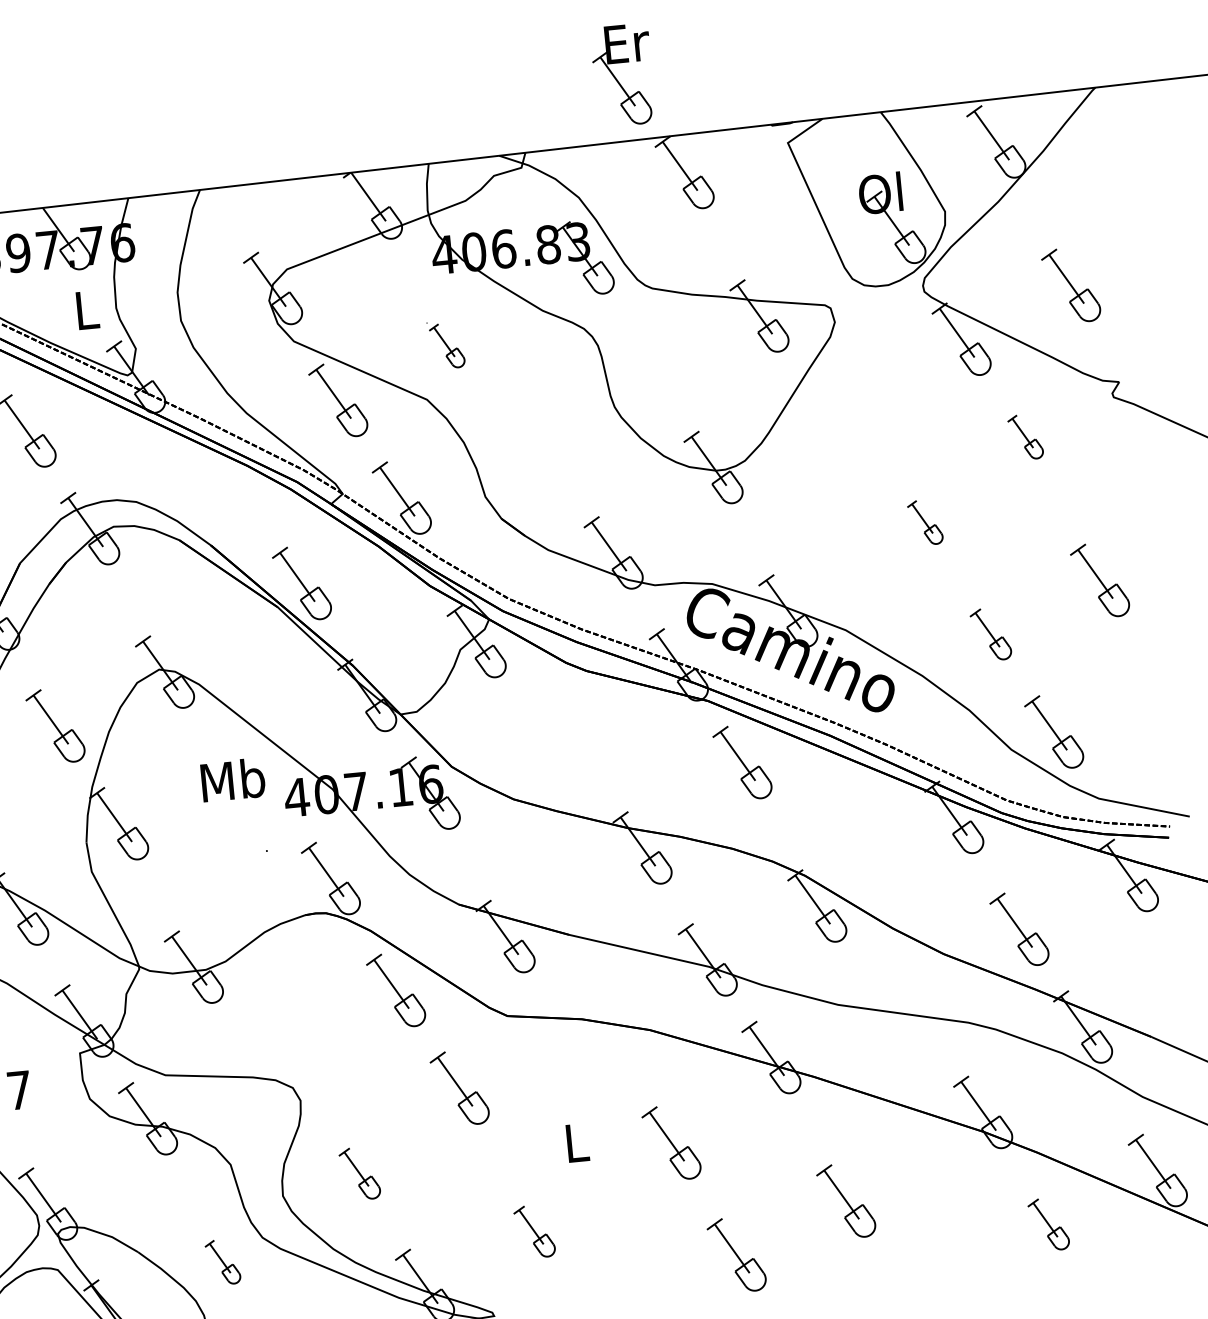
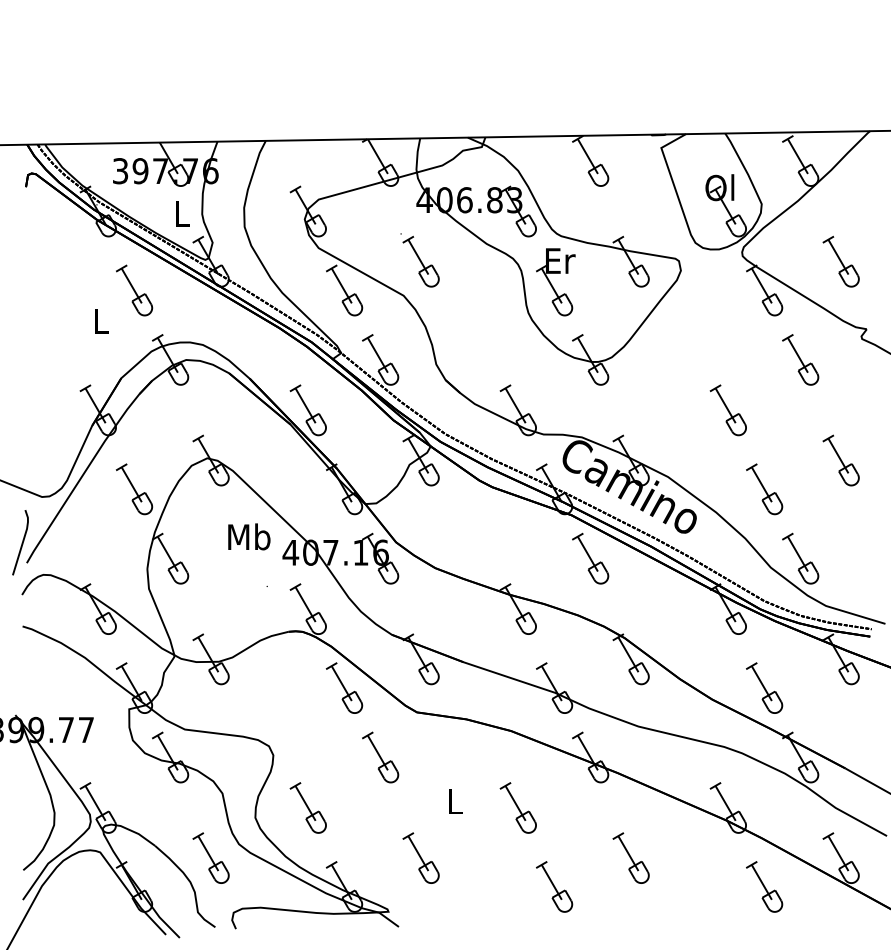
part: (622, 76) -> (555, 282), moved
part: (445, 345) -> (419, 260), size x1.67
part: (1025, 436) -> (800, 359), size x1.67
part: (924, 522) -> (727, 410), size x1.67
part: (990, 634) -> (764, 489), size x1.43
part: (358, 1173) -> (307, 807), size x1.43
part: (1048, 1223) -> (764, 886), size x1.43
part: (533, 1230) -> (420, 857), size x1.43
part: (222, 1261) -> (210, 857), size x1.67

